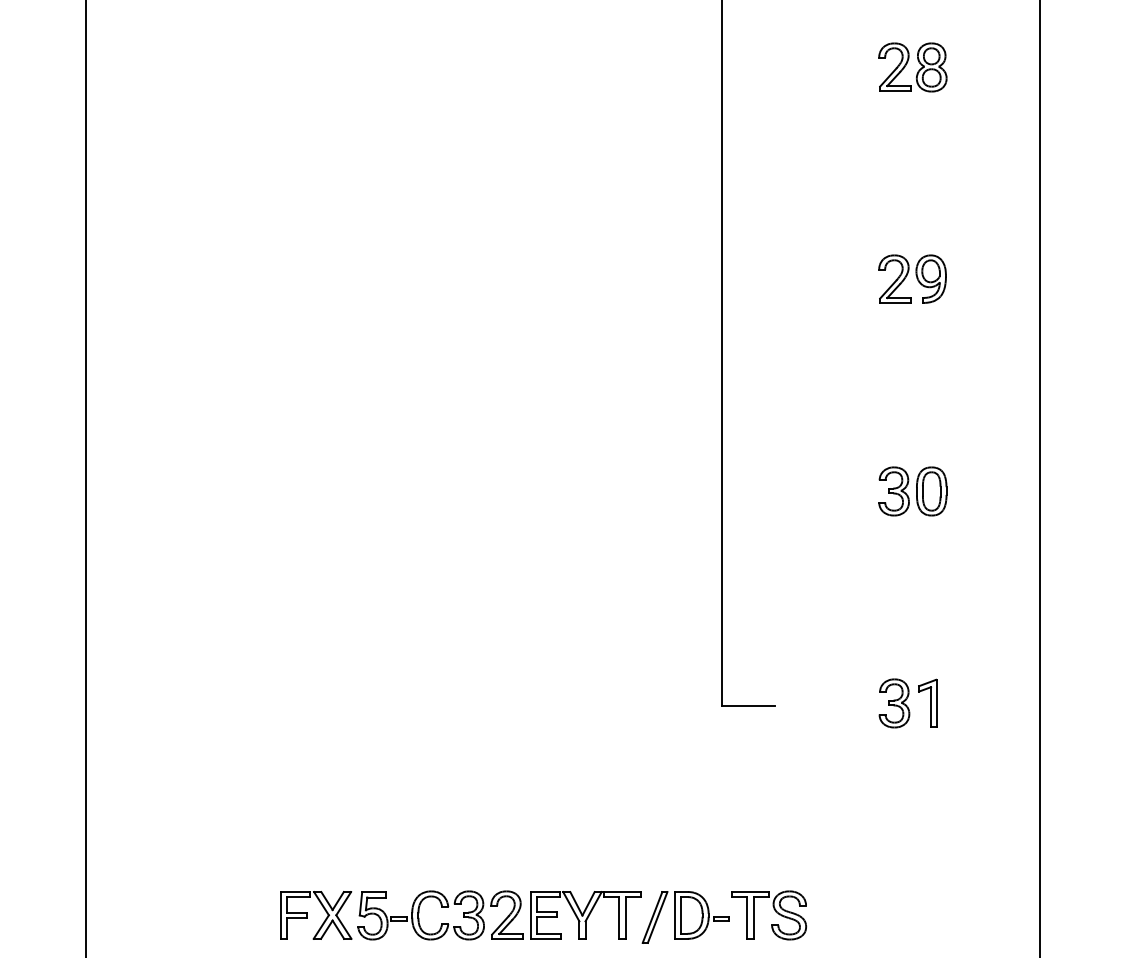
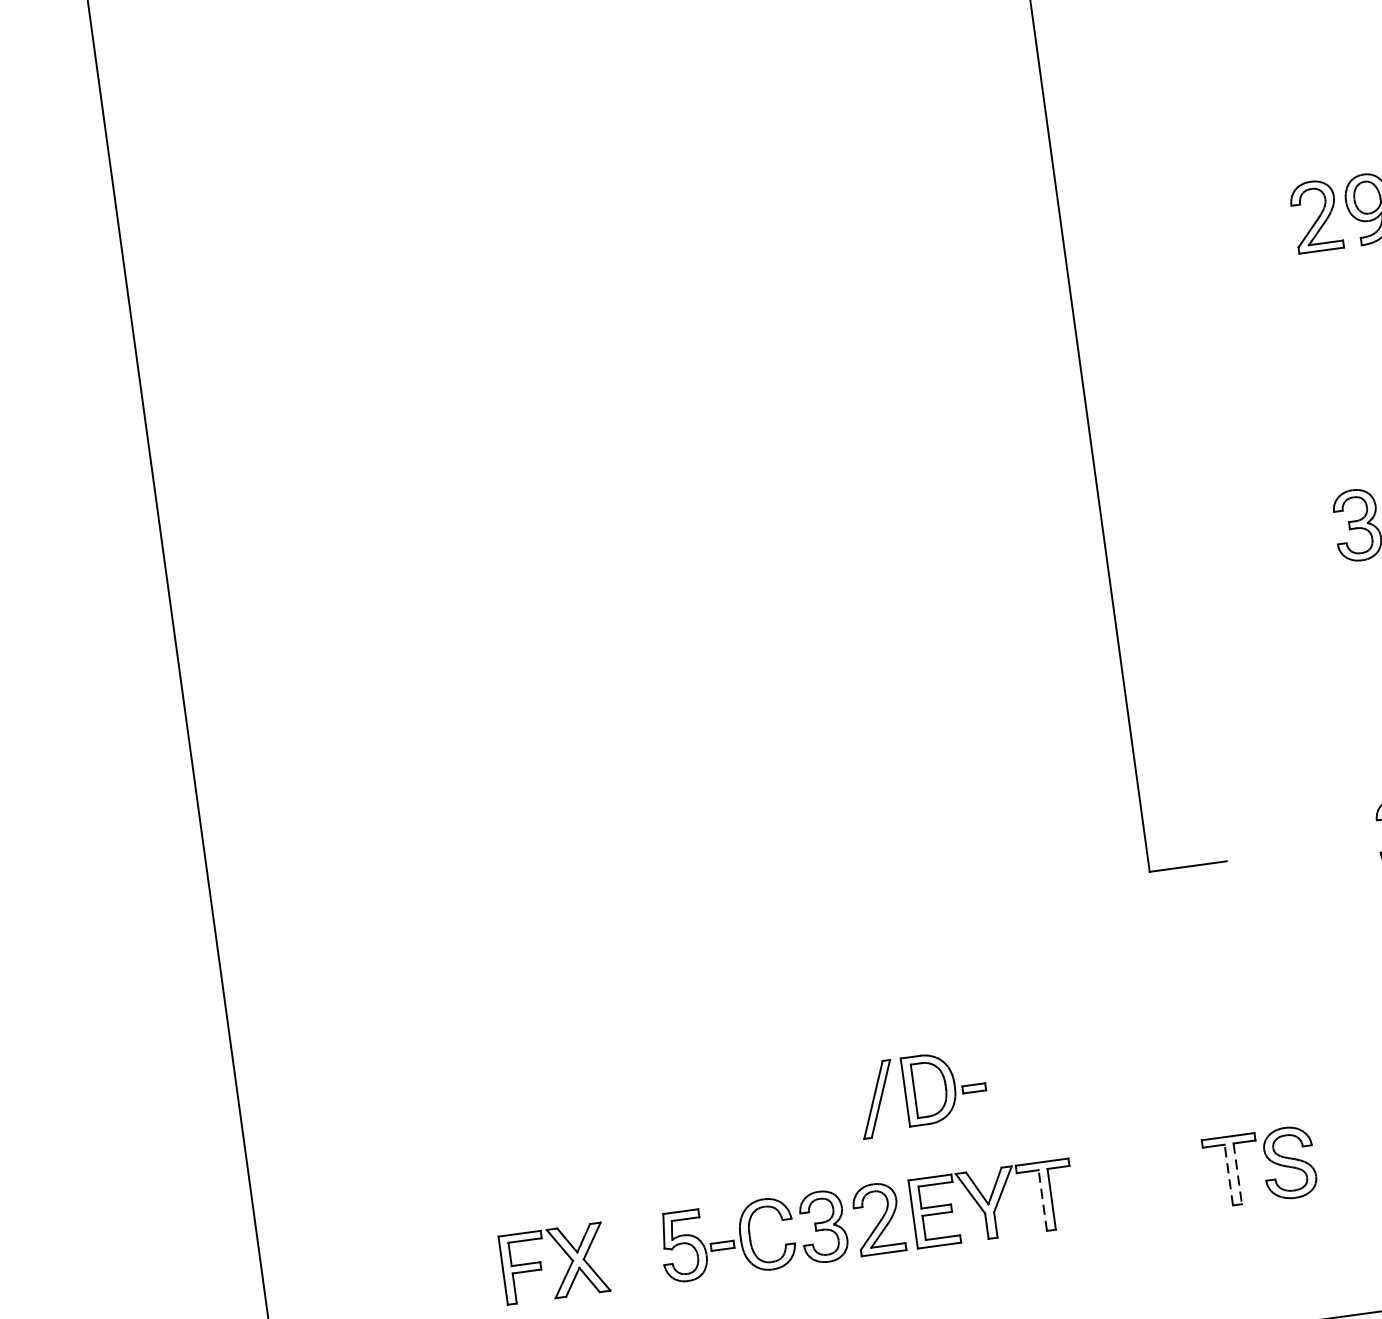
part: (307, 915) -> (541, 1265), moved
part: (685, 917) -> (921, 1093), moved
line: (619, 918) -> (1042, 1201), solid -> dashed
line: (747, 918) -> (1229, 1175), solid -> dashed
line: (753, 918) -> (1237, 1174), solid -> dashed

